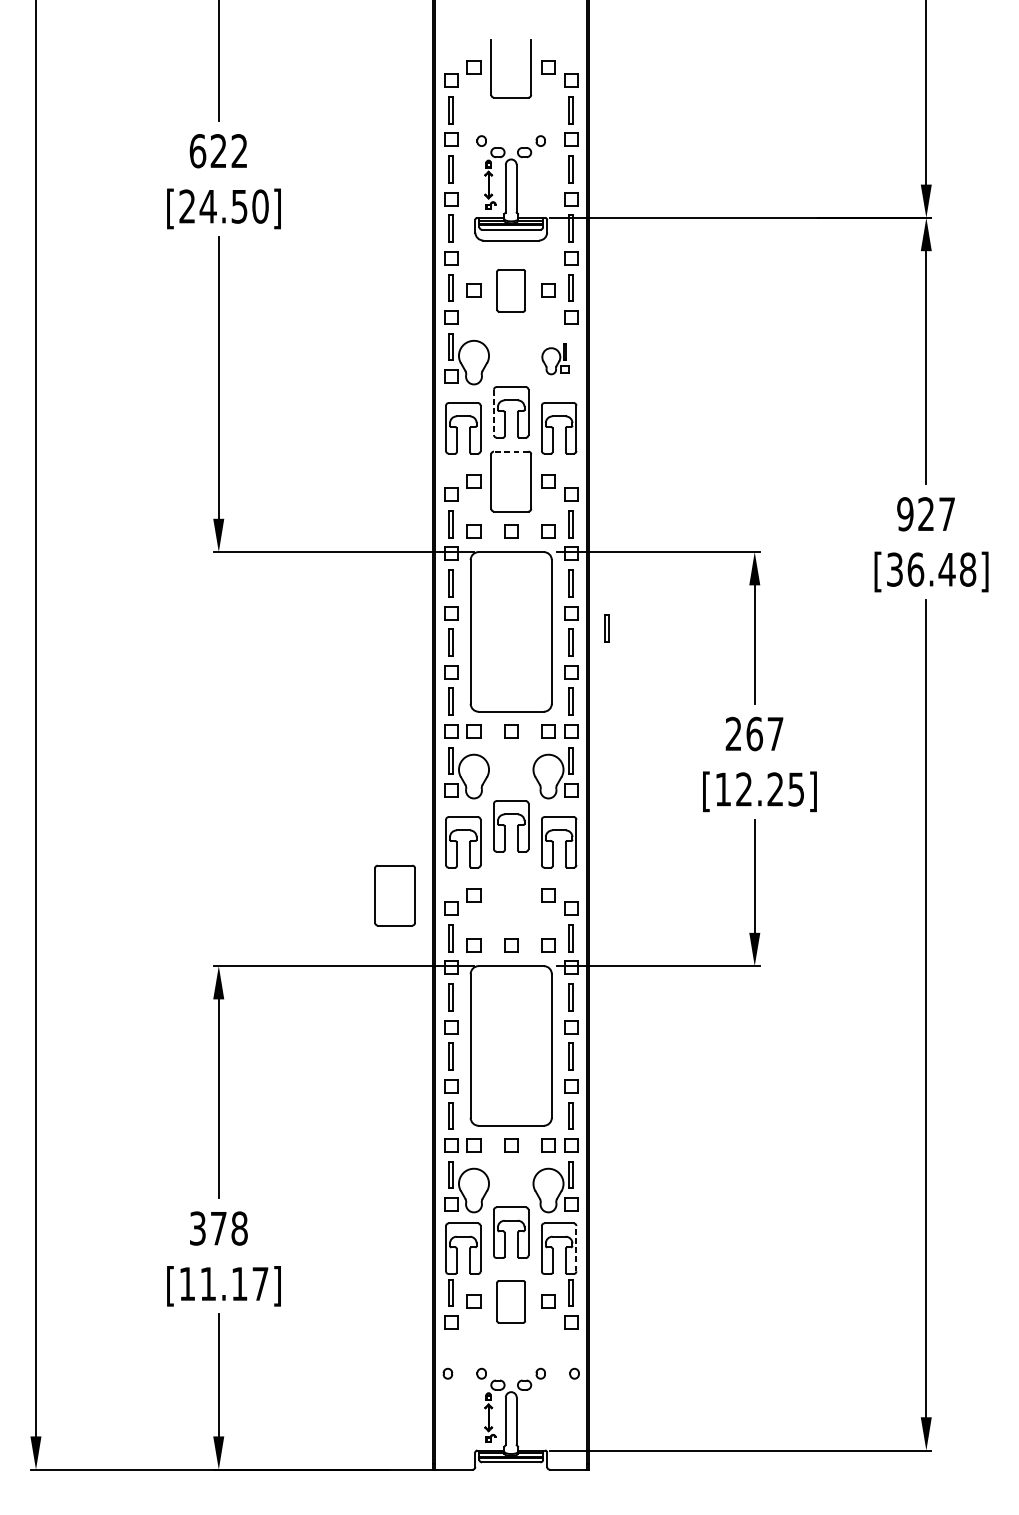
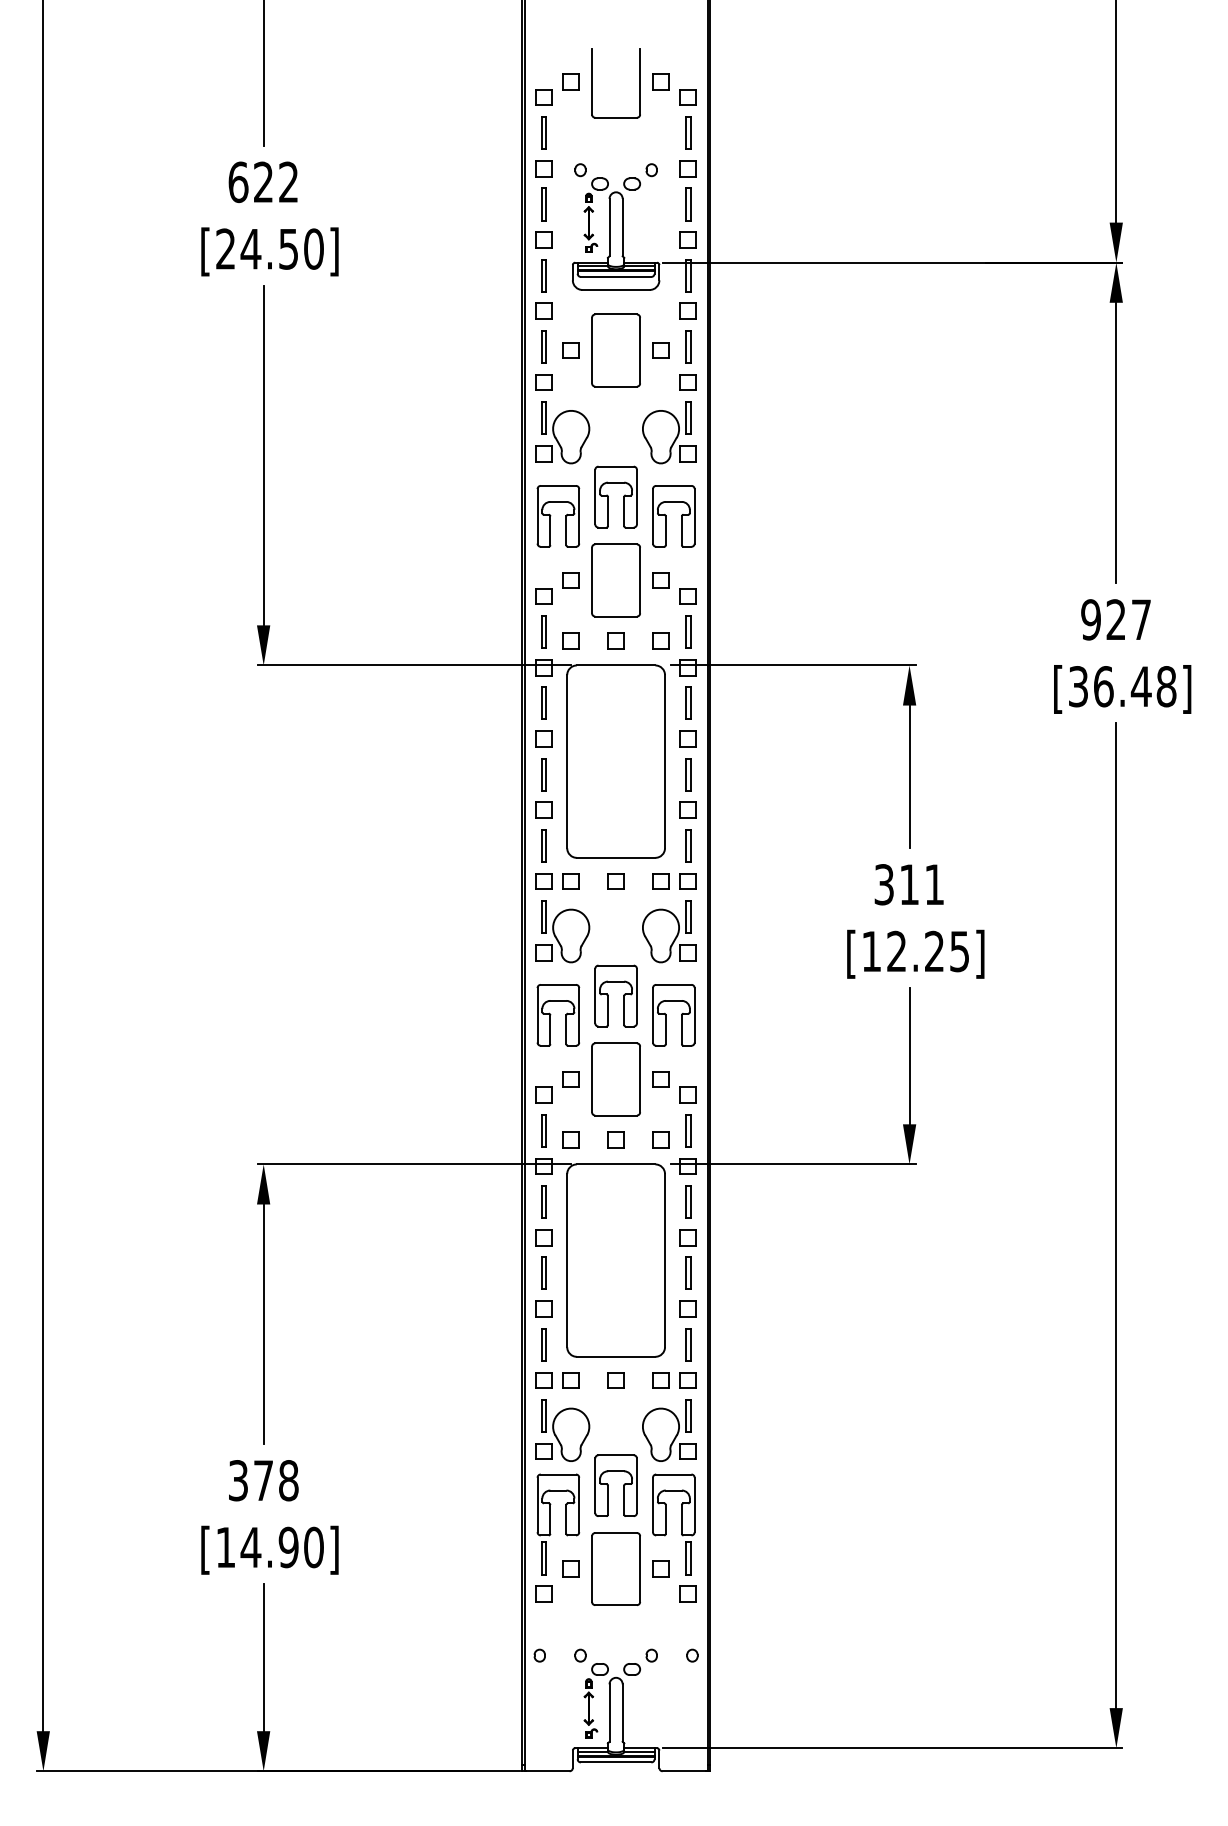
part: (510, 290) -> (615, 350), size x1.43
part: (555, 358) -> (669, 432), size x1.67
line: (494, 412) -> (595, 497), dashed -> solid
line: (511, 451) -> (616, 544), dashed -> solid
part: (607, 628) -> (731, 757), removed
text: (753, 733) -> (908, 884), 267 -> 311
part: (394, 895) -> (615, 1079), moved
line: (576, 1248) -> (694, 1504), dashed -> solid
text: (233, 1284) -> (281, 1547), [11.17] -> [14.90]
part: (510, 1301) -> (615, 1568), size x1.43

